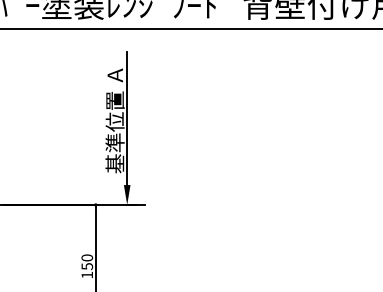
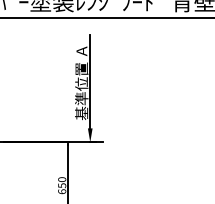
text: (87, 274) -> (62, 191), 150 -> 650

